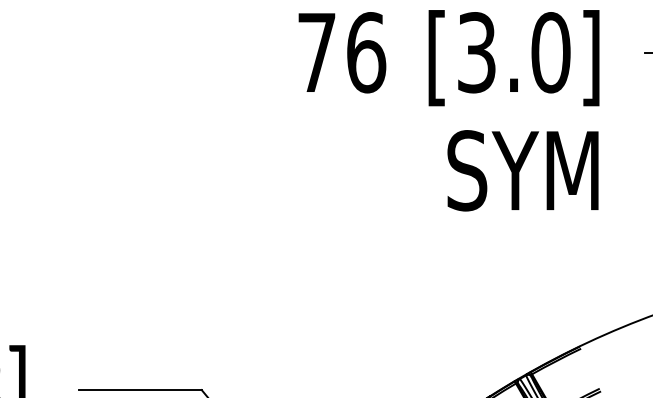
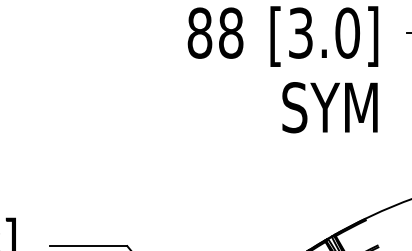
text: (341, 51) -> (215, 32), 76 -> 88

